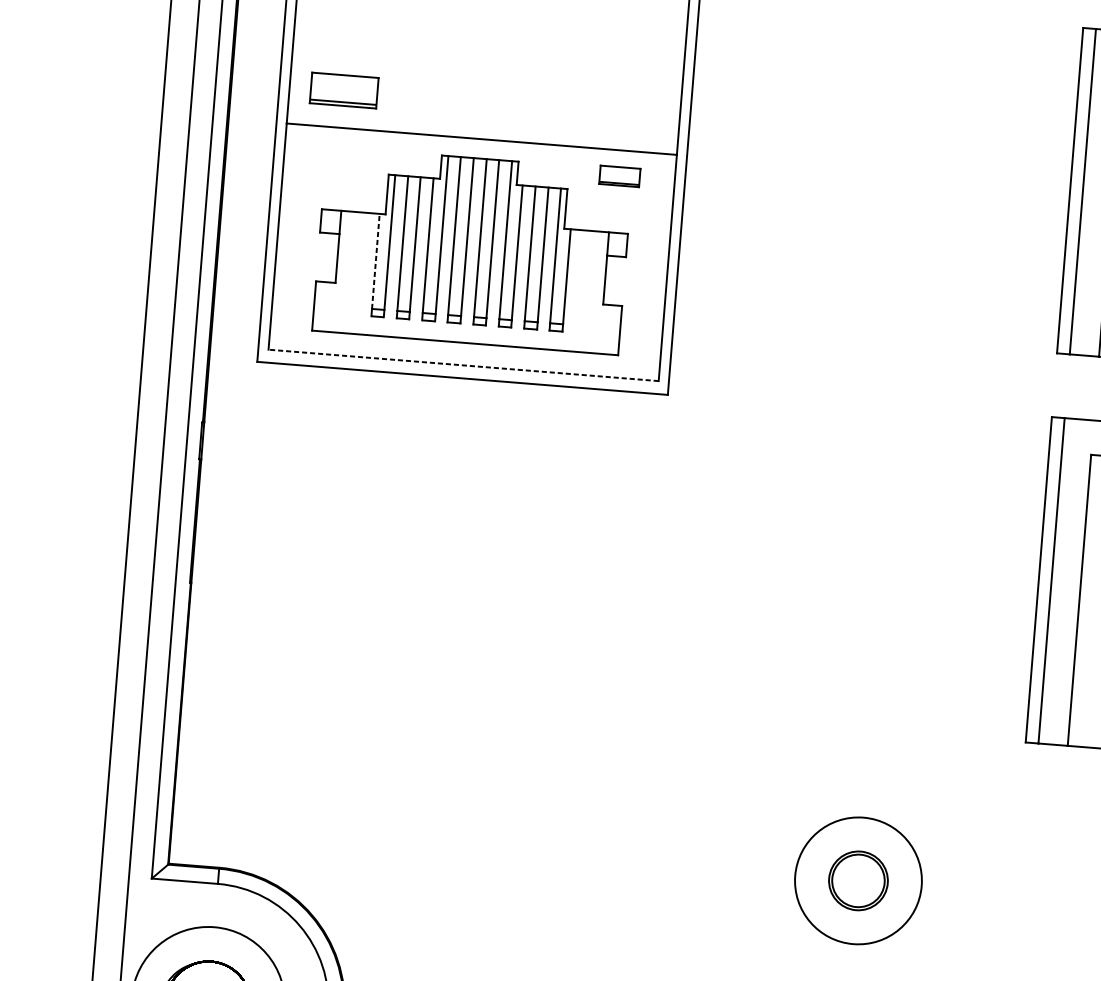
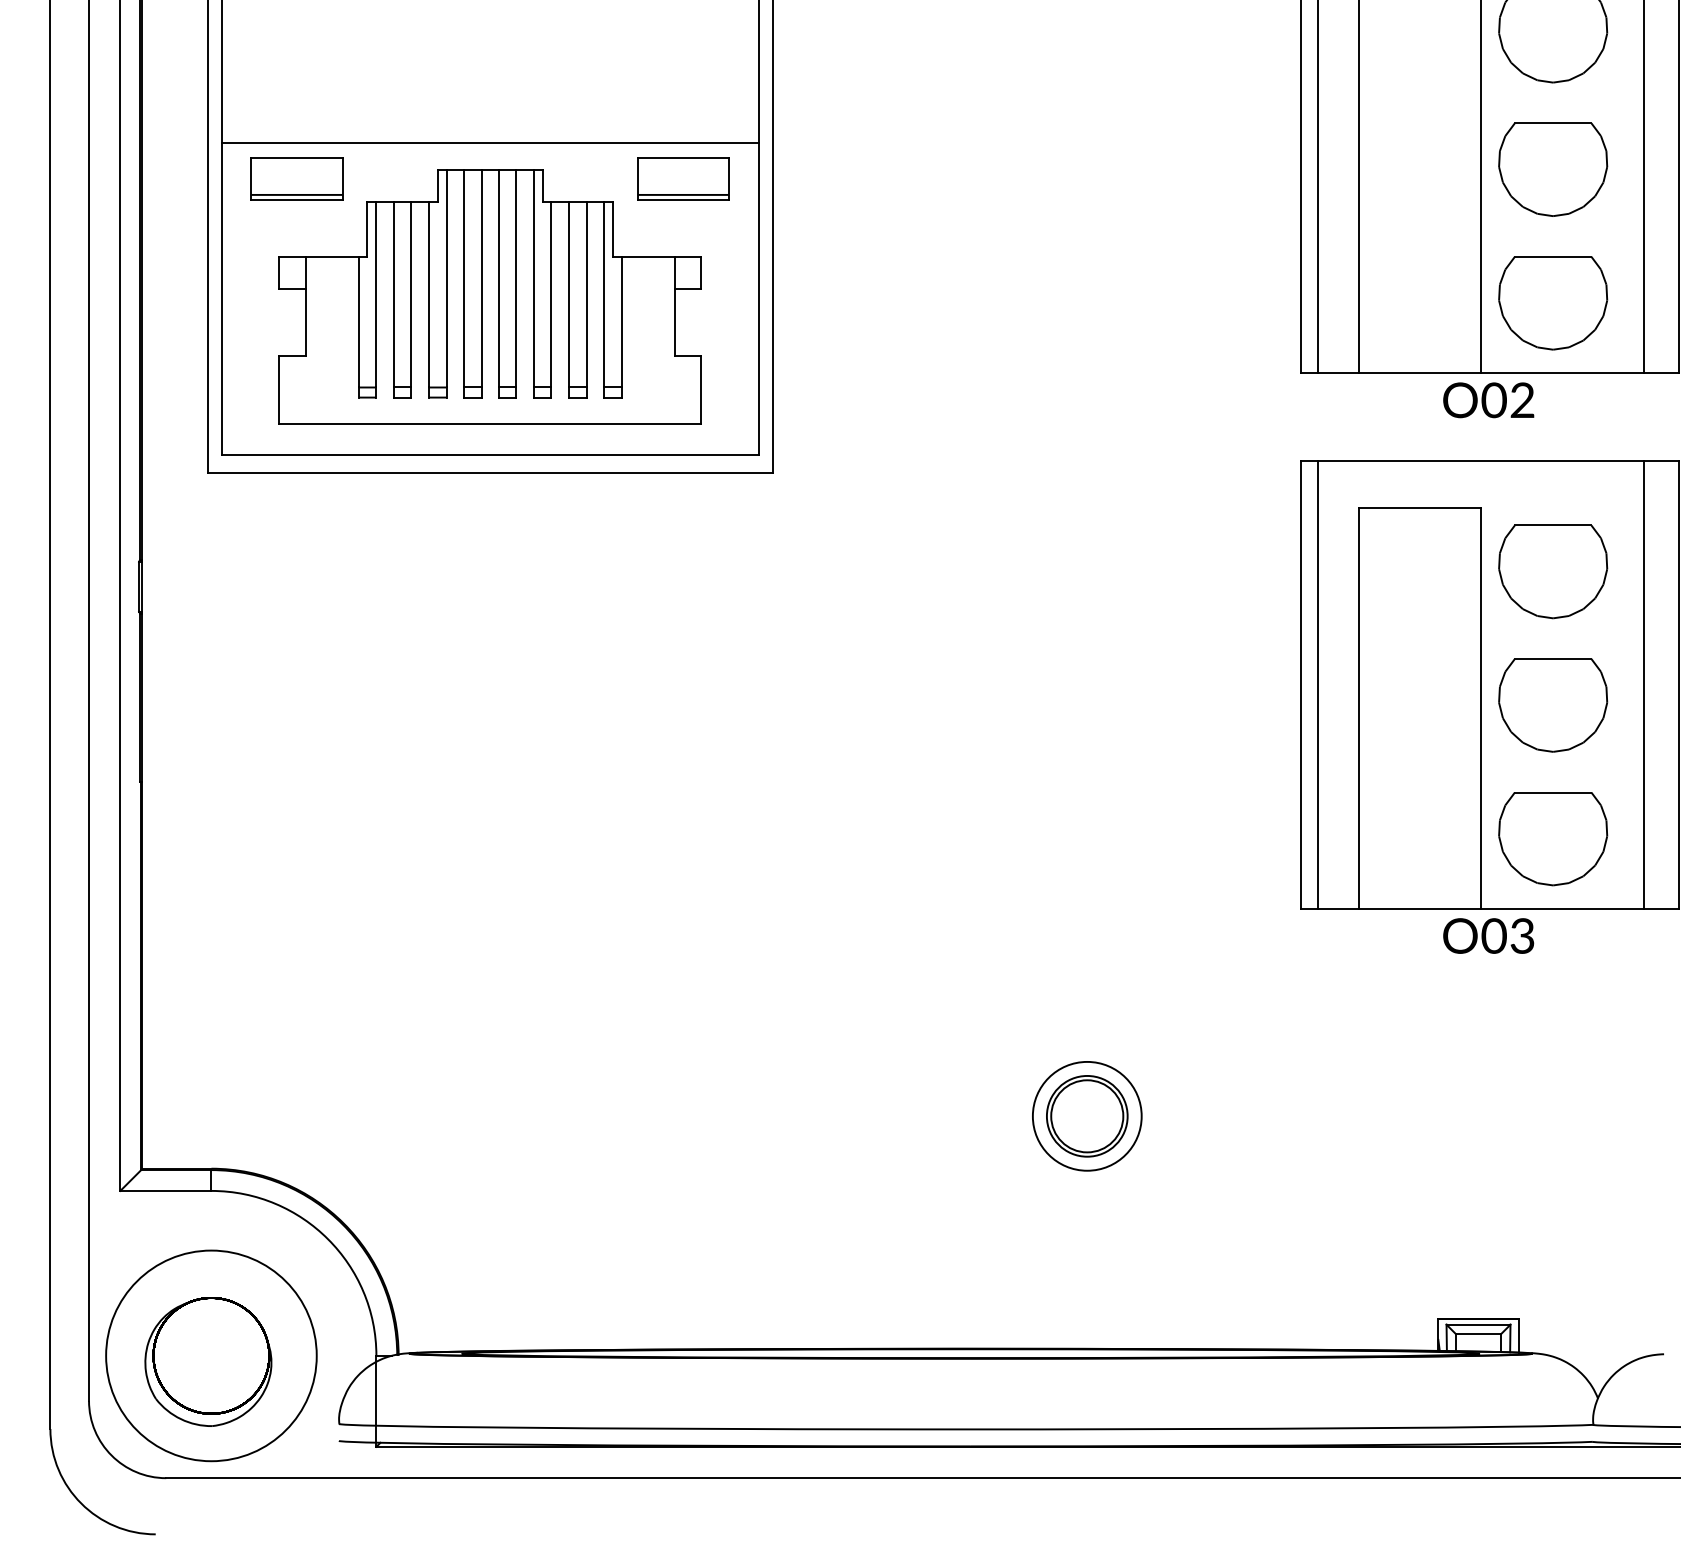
part: (343, 90) -> (296, 178), moved
part: (620, 176) -> (683, 178), size x1.67
line: (375, 260) -> (358, 321), dashed -> solid
line: (463, 365) -> (490, 454), dashed -> solid
circle: (857, 880) -> (1086, 1115), size x0.62

